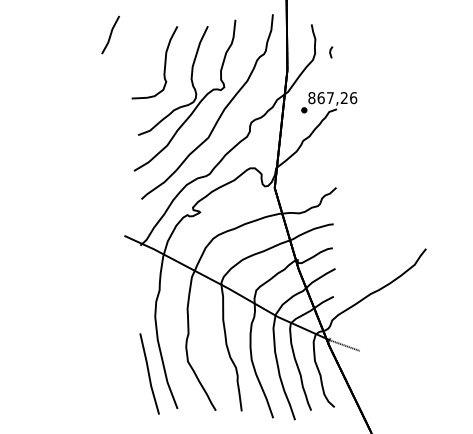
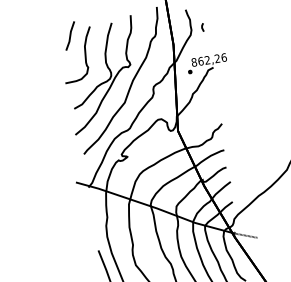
part: (110, 34) -> (70, 35), moved
text: (330, 97) -> (207, 59), 867,26 -> 862,26

